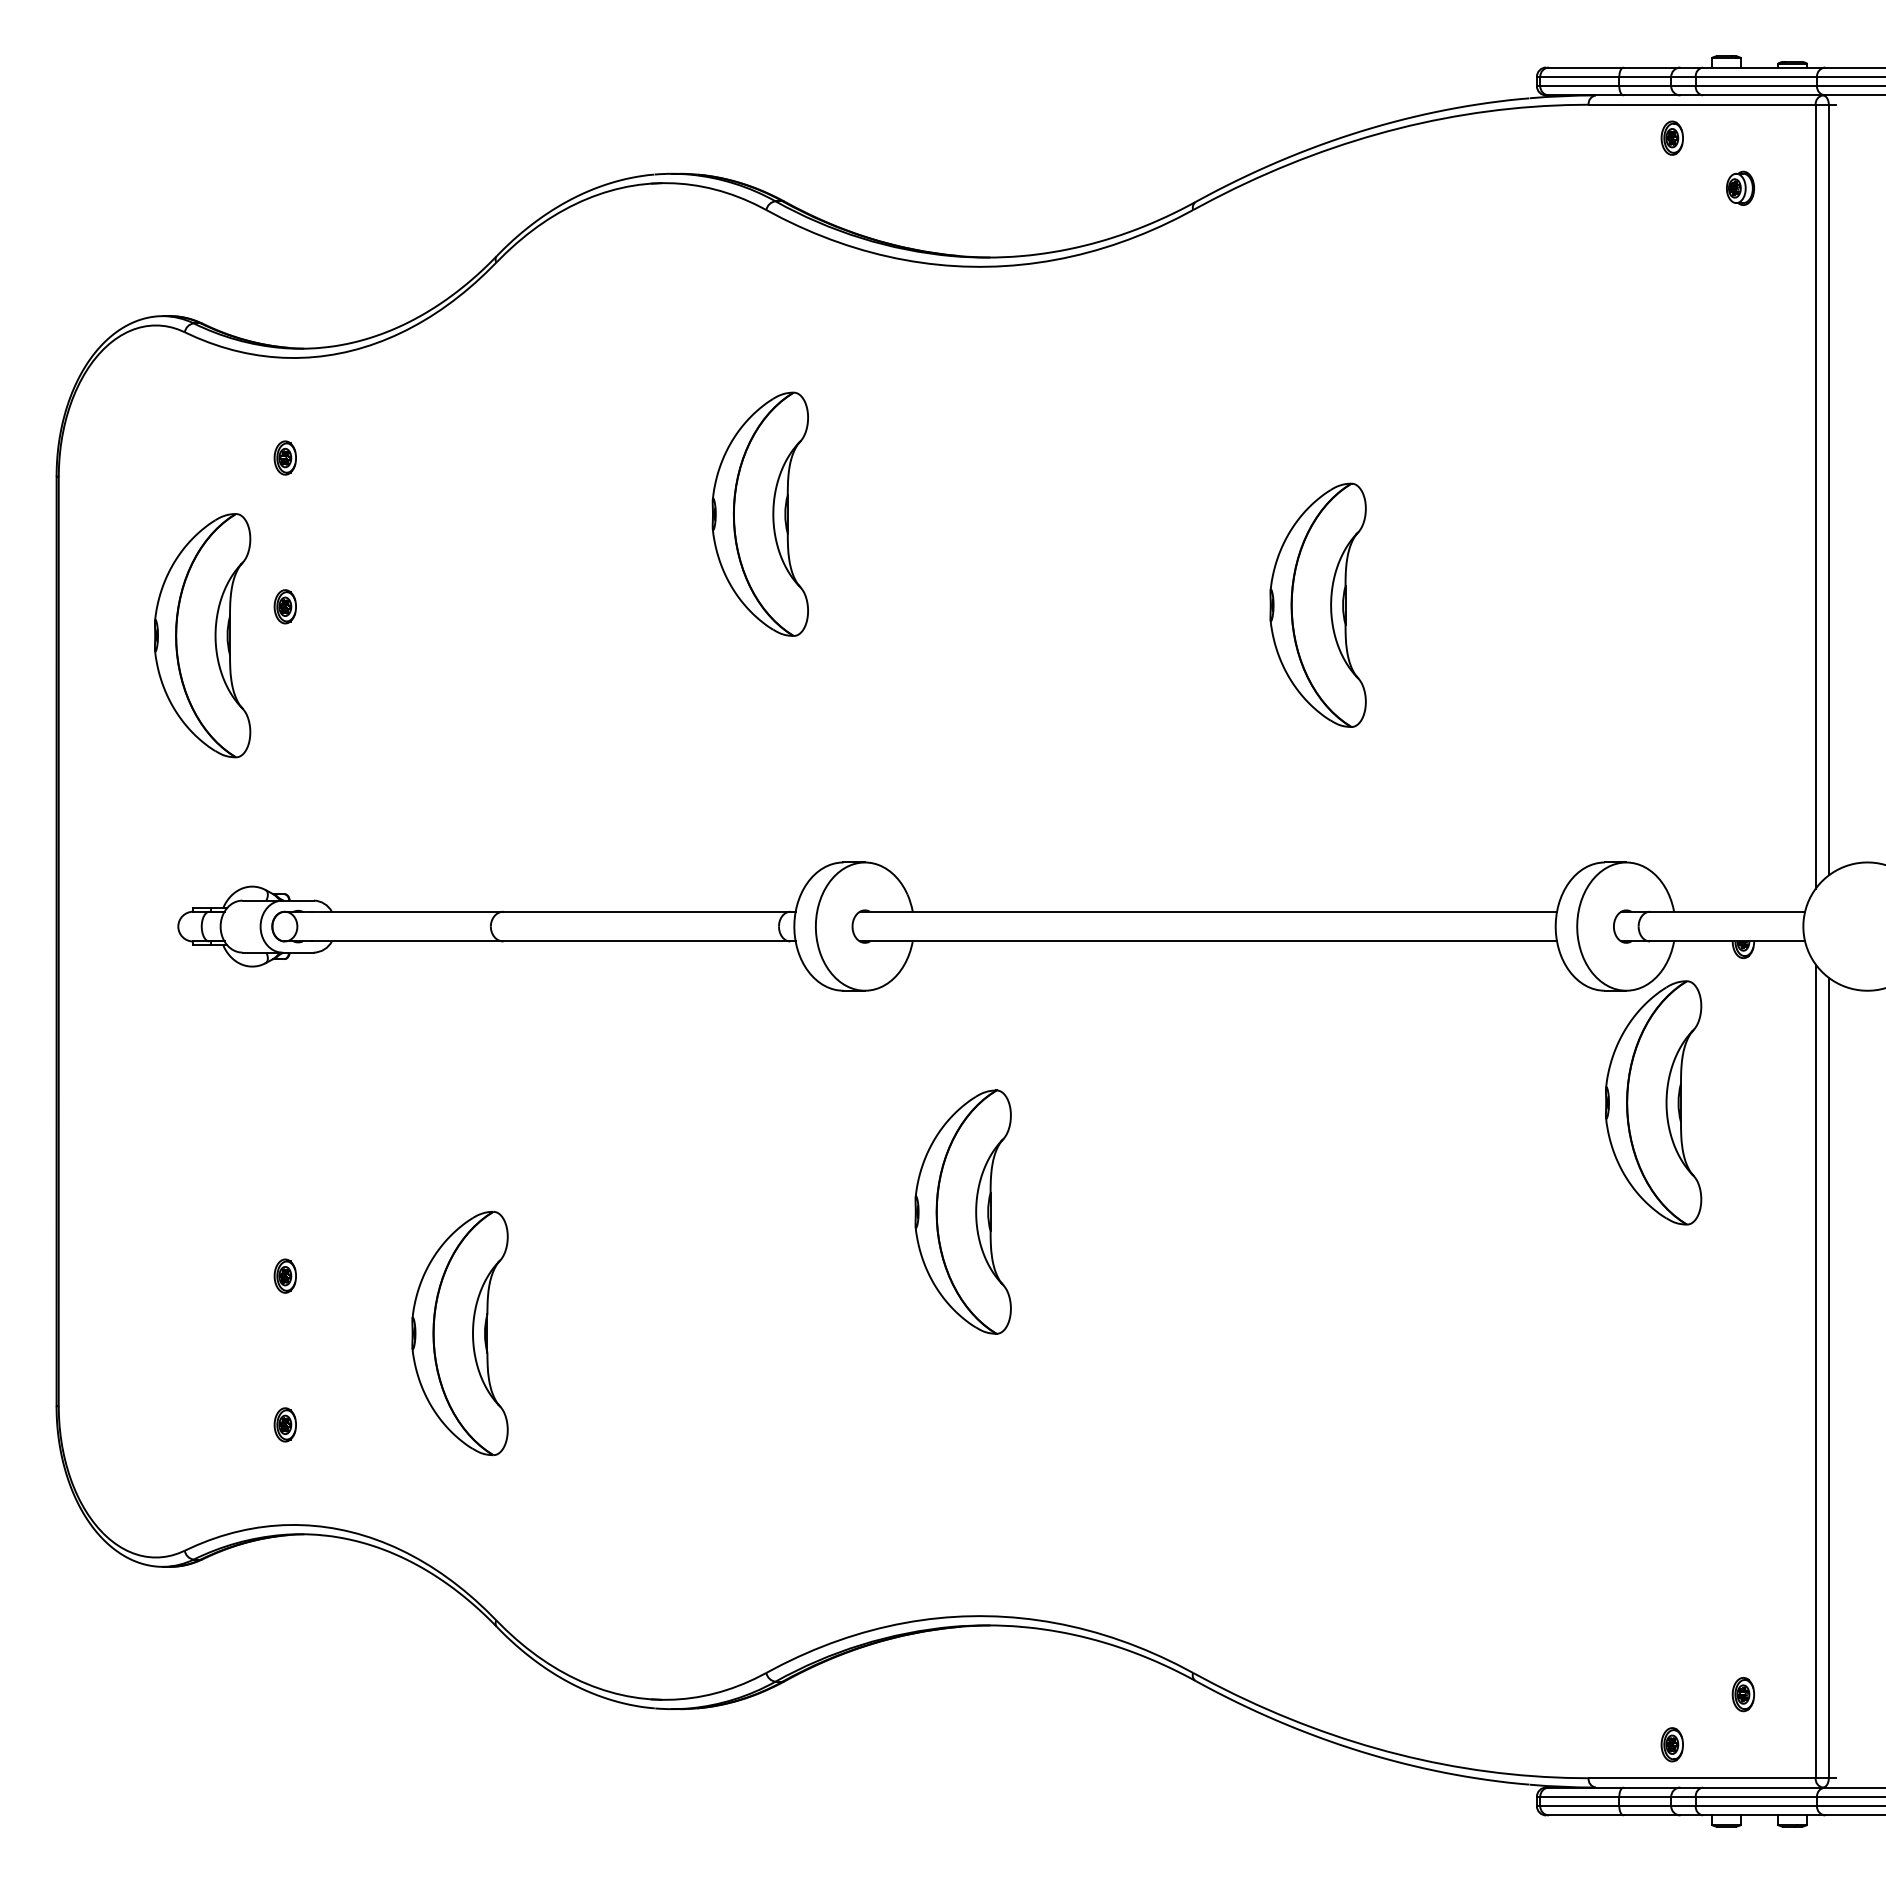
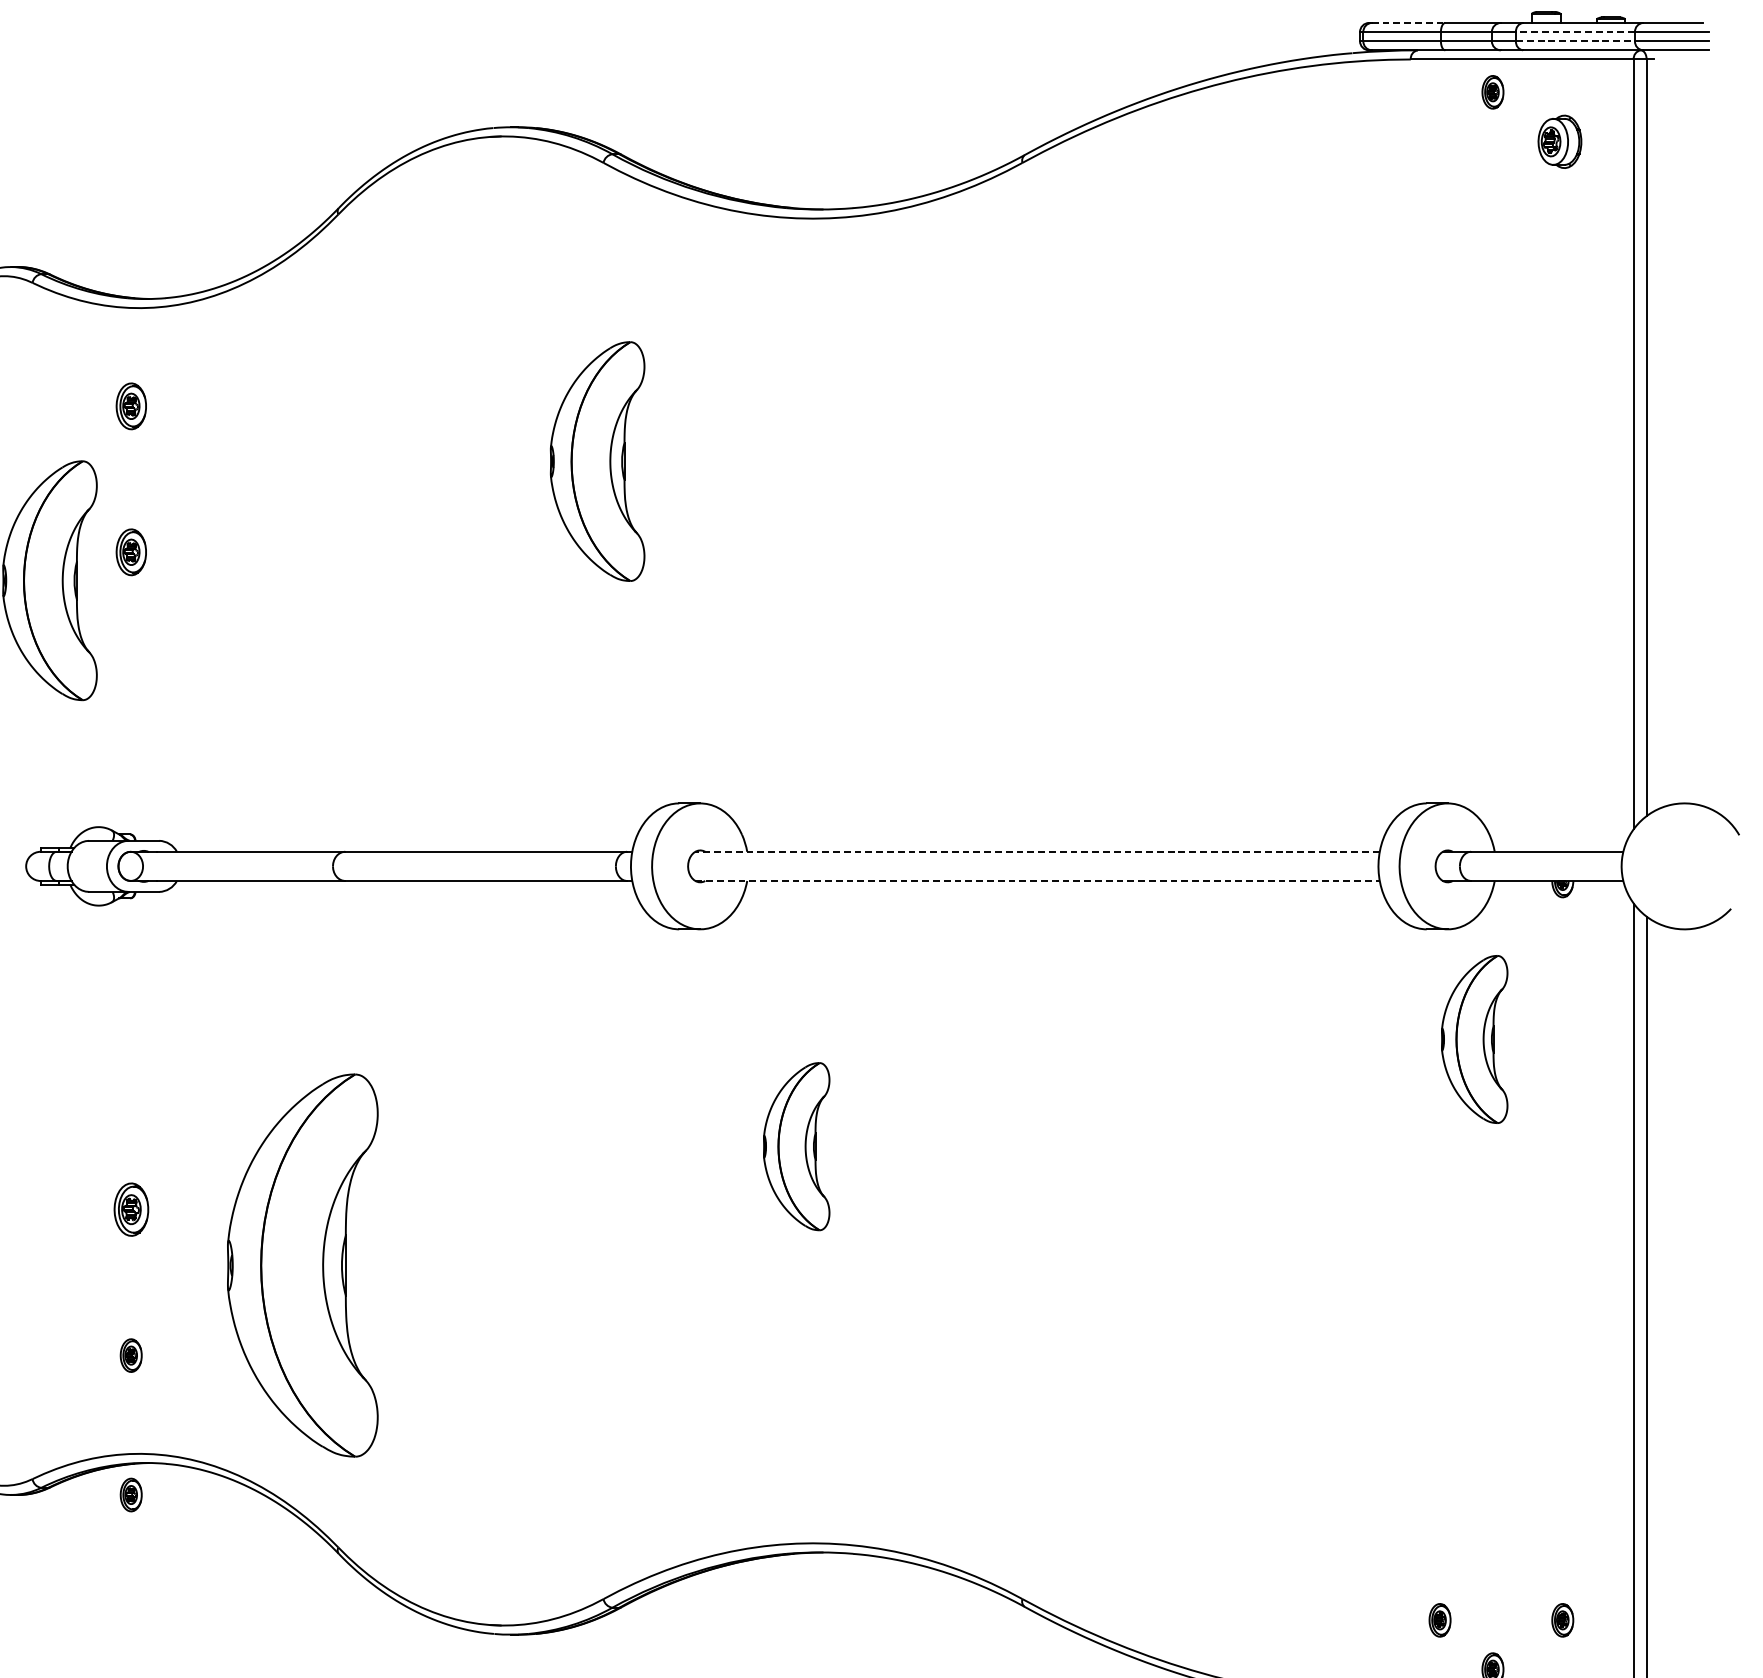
line: (1586, 67) -> (1408, 22), solid -> dashed
line: (1756, 76) -> (1575, 31), solid -> dashed
line: (1756, 86) -> (1575, 41), solid -> dashed
part: (1740, 187) -> (1559, 140), size x1.6
part: (284, 457) -> (130, 405), size x1.4
part: (1317, 604) -> (1144, 550), removed
part: (284, 606) -> (130, 552), size x1.4
line: (1208, 911) -> (1037, 851), solid -> dashed
line: (1208, 941) -> (1037, 881), solid -> dashed
part: (1653, 1102) -> (1474, 1039), size x0.7
part: (962, 1211) -> (796, 1146), size x0.7
part: (284, 1275) -> (130, 1208), size x1.6
part: (459, 1333) -> (302, 1265), size x1.6
part: (284, 1566) -> (130, 1494), added
part: (1617, 1694) -> (1439, 1620), added

